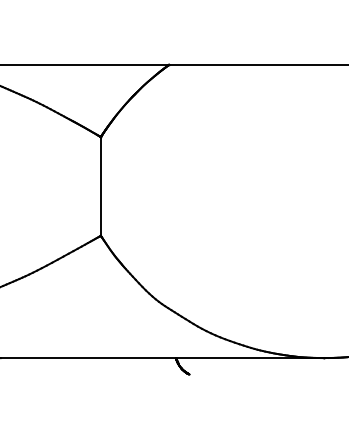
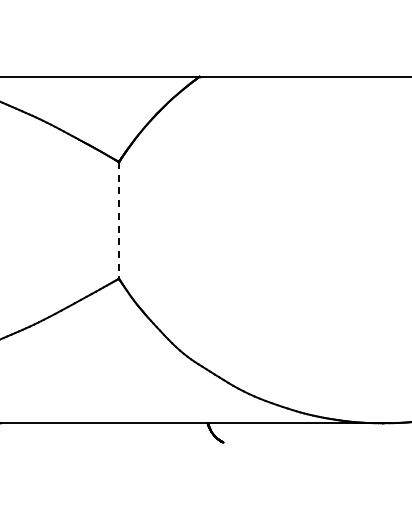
line: (100, 186) -> (118, 220), solid -> dashed

